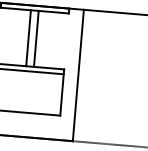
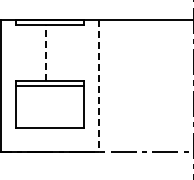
line: (28, 37) -> (46, 52), solid -> dashed
line: (36, 39) -> (54, 53), removed
line: (78, 75) -> (99, 86), solid -> dashed

